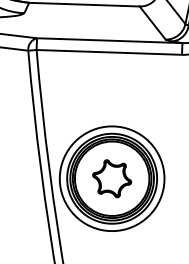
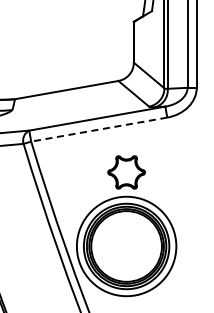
line: (108, 52) -> (98, 129), solid -> dashed
part: (112, 178) -> (126, 172), moved

